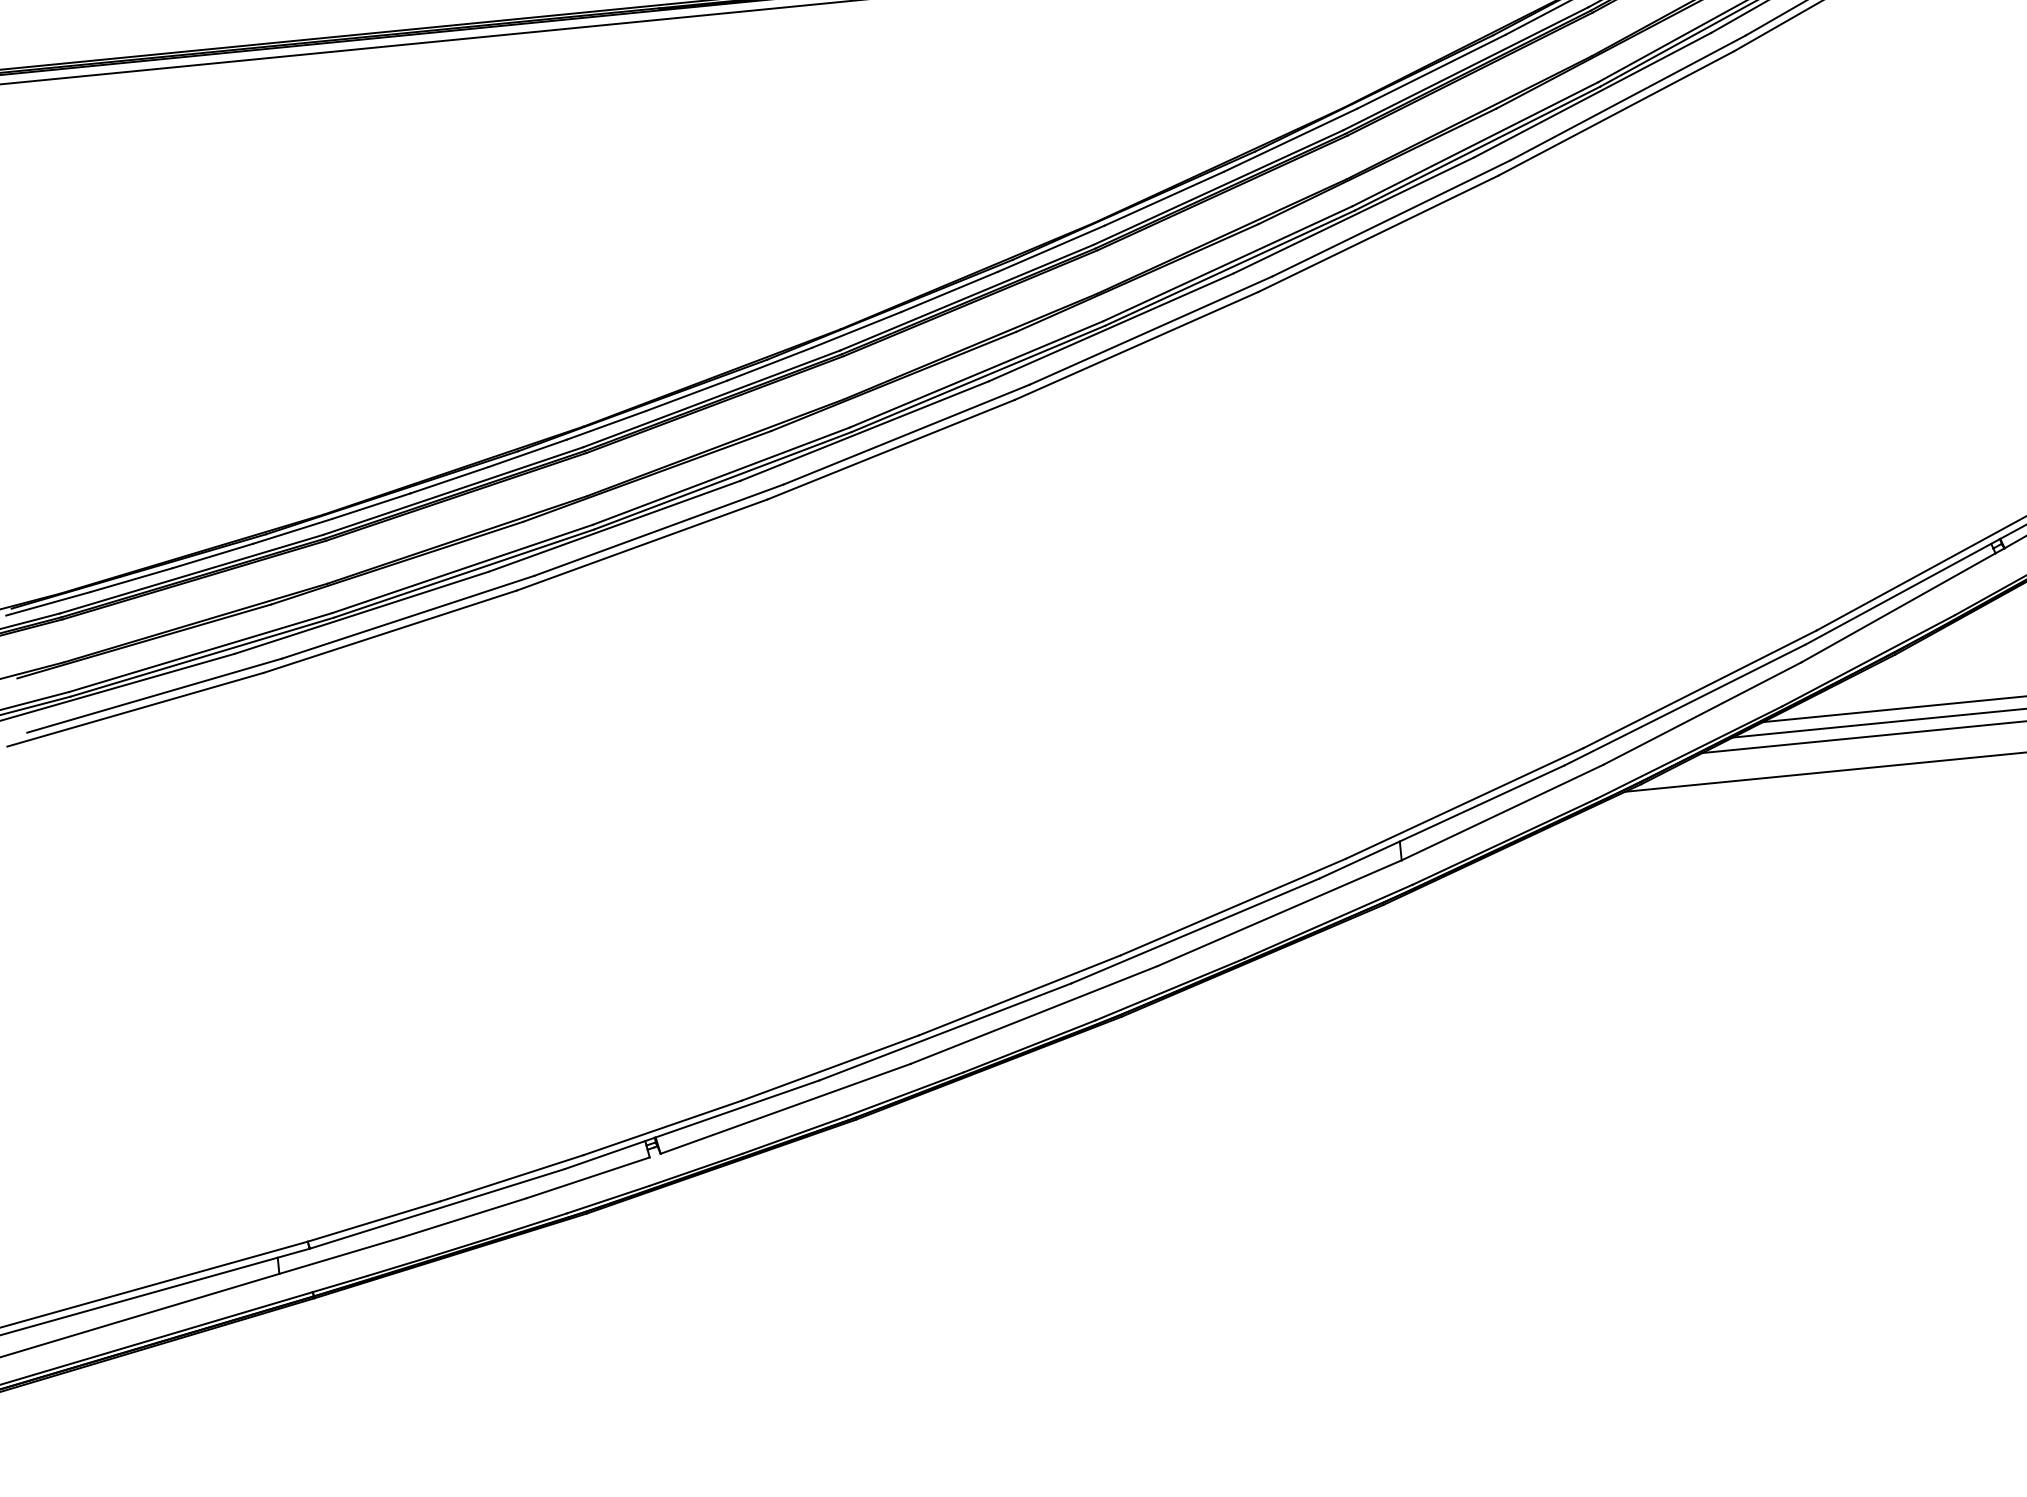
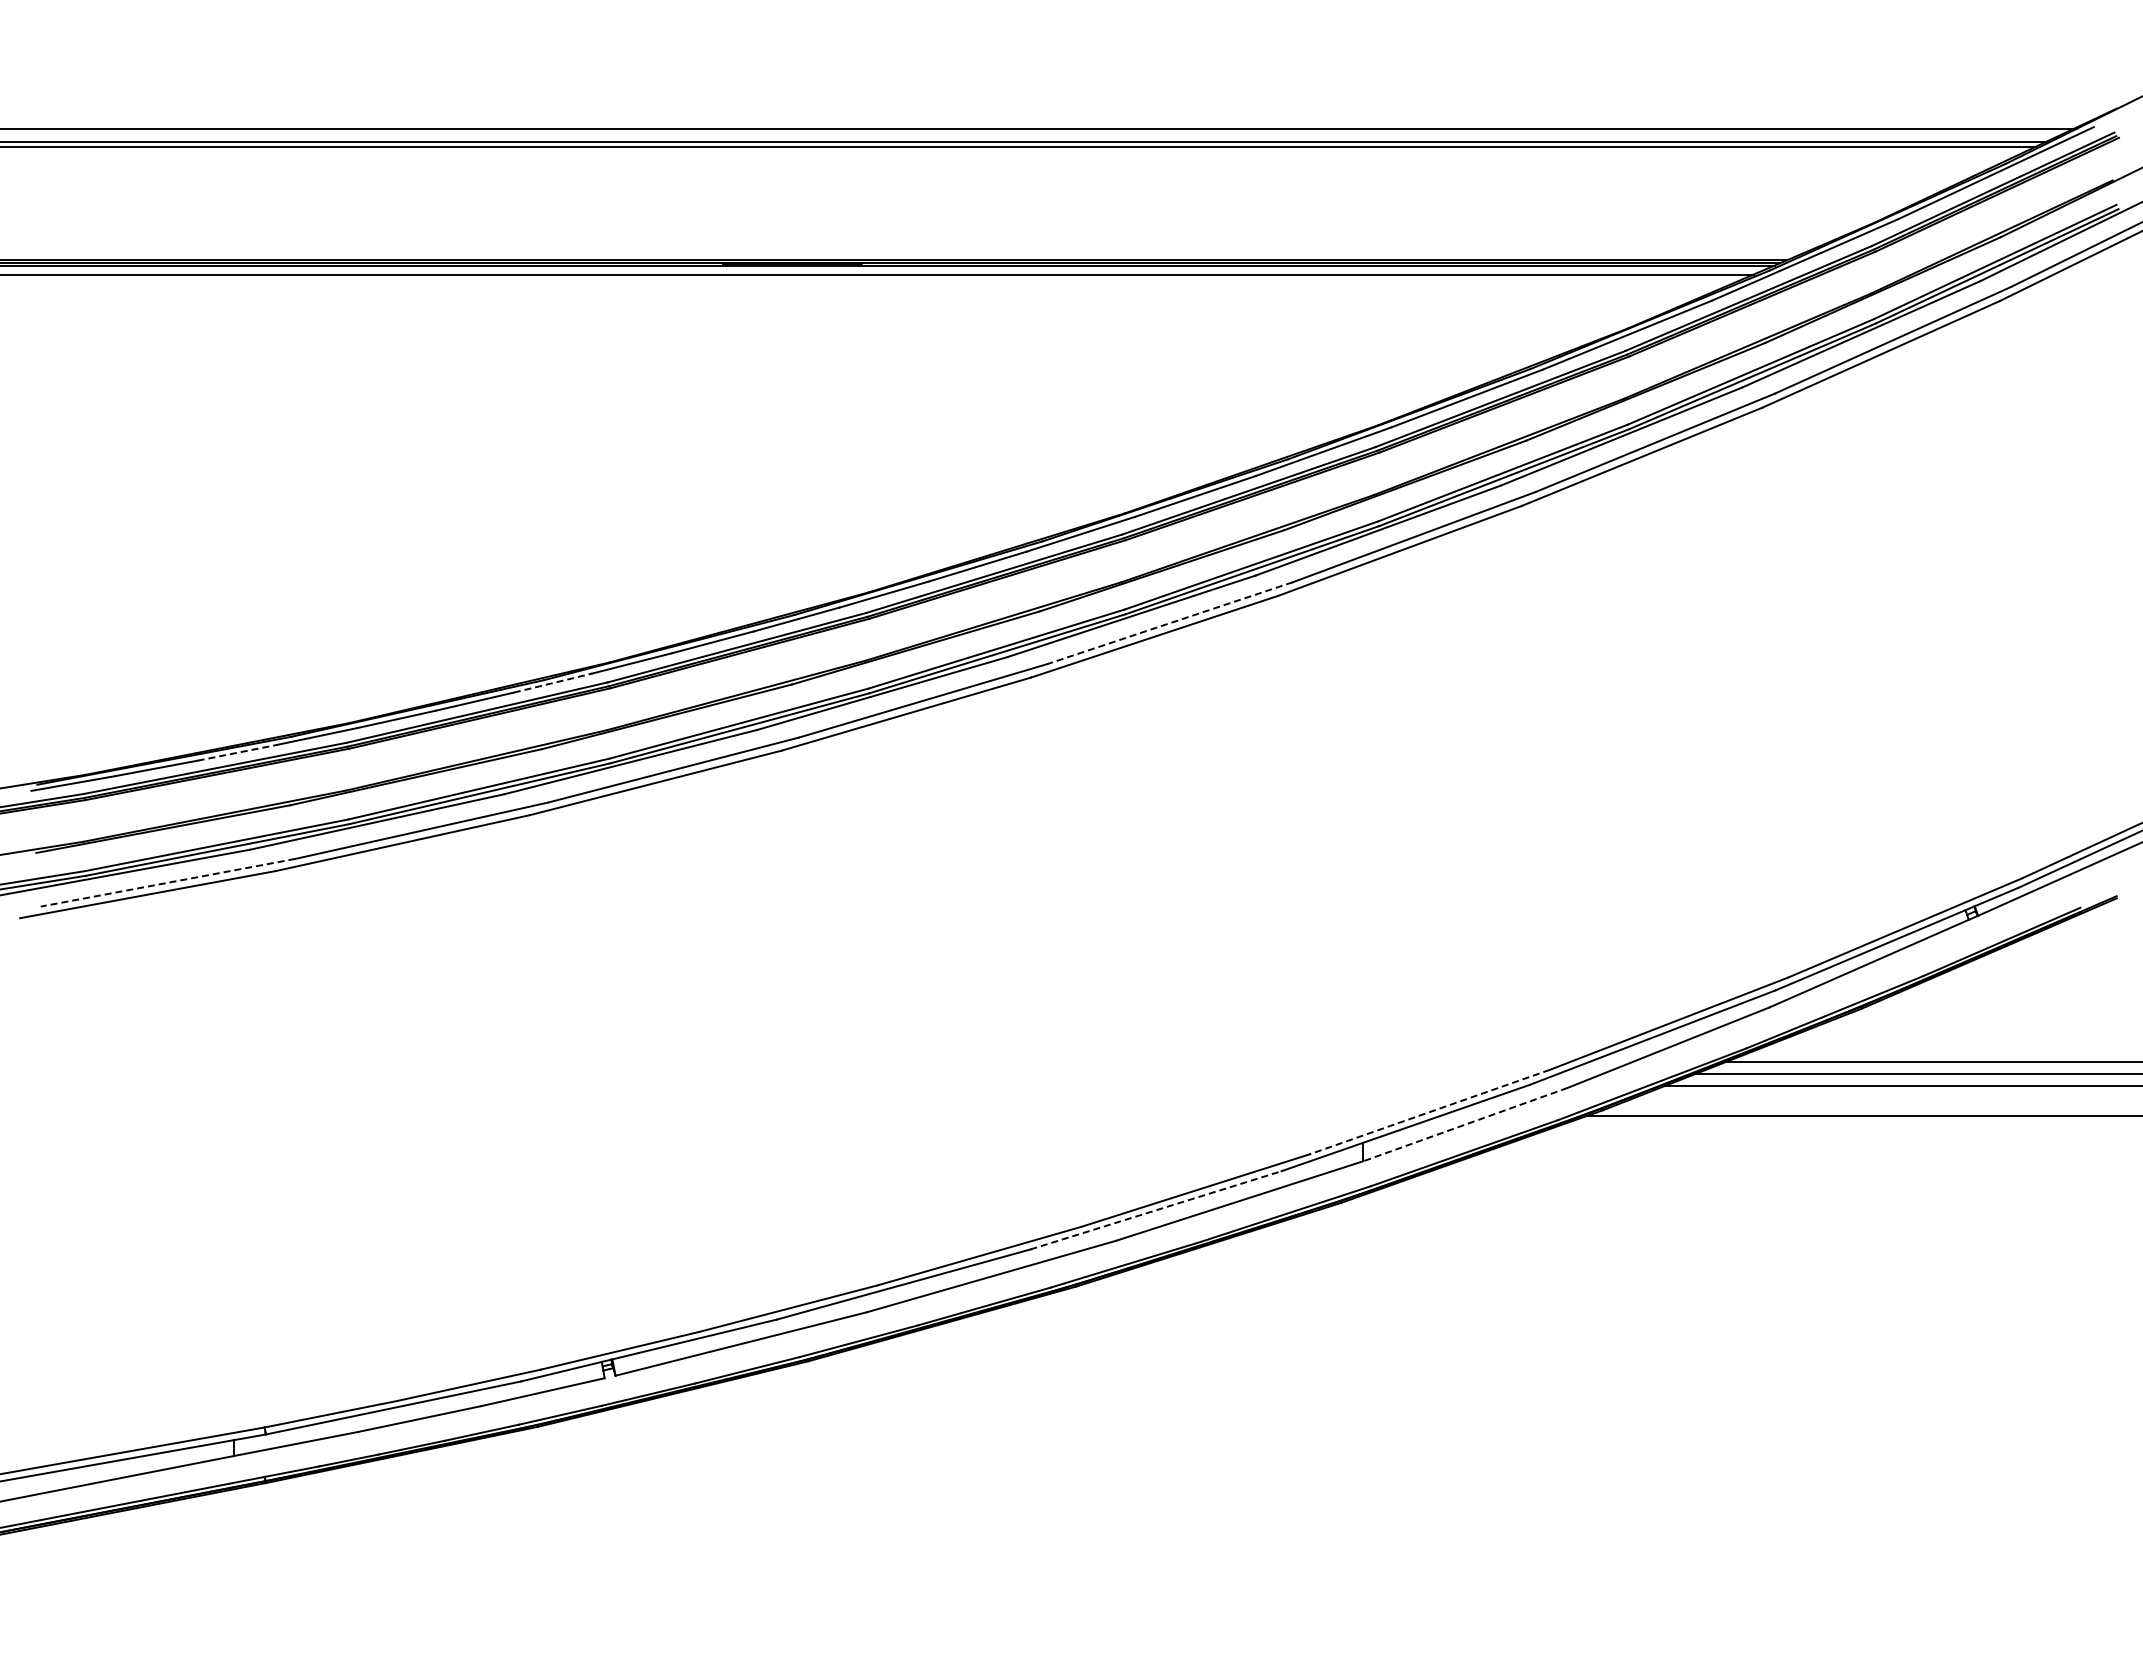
line: (1150, 330) -> (1169, 623), solid -> dashed
line: (527, 452) -> (553, 682), solid -> dashed
line: (212, 555) -> (237, 752), solid -> dashed
line: (155, 695) -> (168, 882), solid -> dashed
line: (1464, 803) -> (1429, 1112), solid -> dashed
line: (1502, 812) -> (1465, 1124), solid -> dashed
line: (1194, 931) -> (1155, 1210), solid -> dashed

